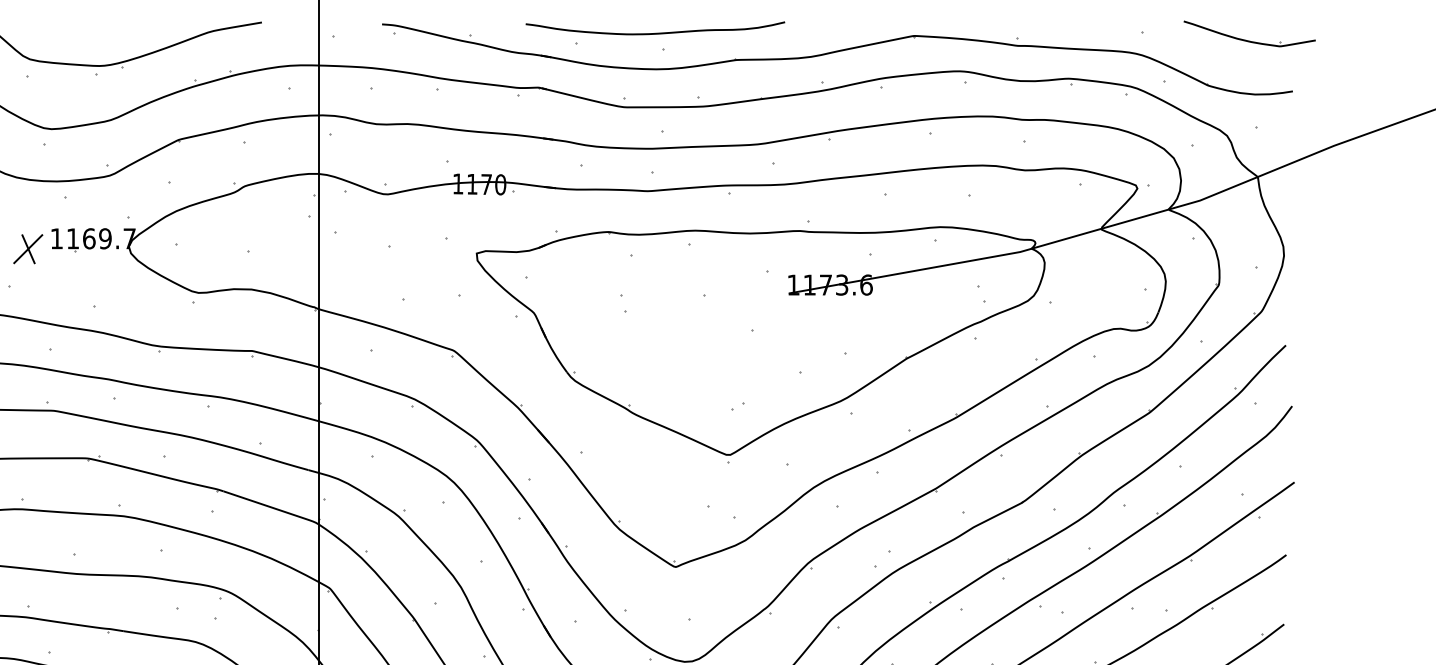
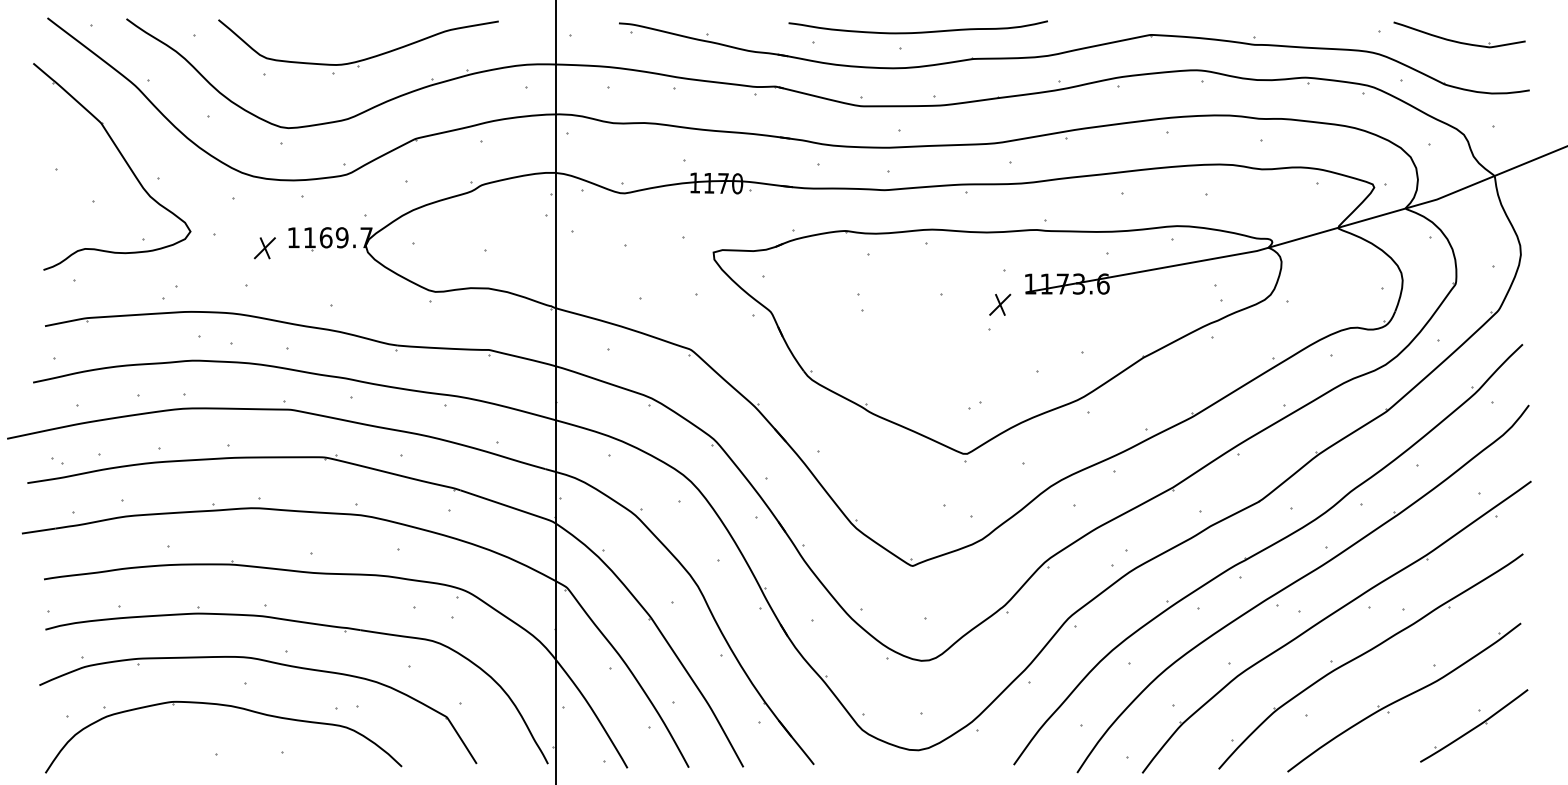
curve: (655, 32) -> (918, 31), moved
part: (1249, 40) -> (1459, 41), moved
part: (27, 249) -> (264, 248), size x0.71
part: (763, 305) -> (1000, 304), added

